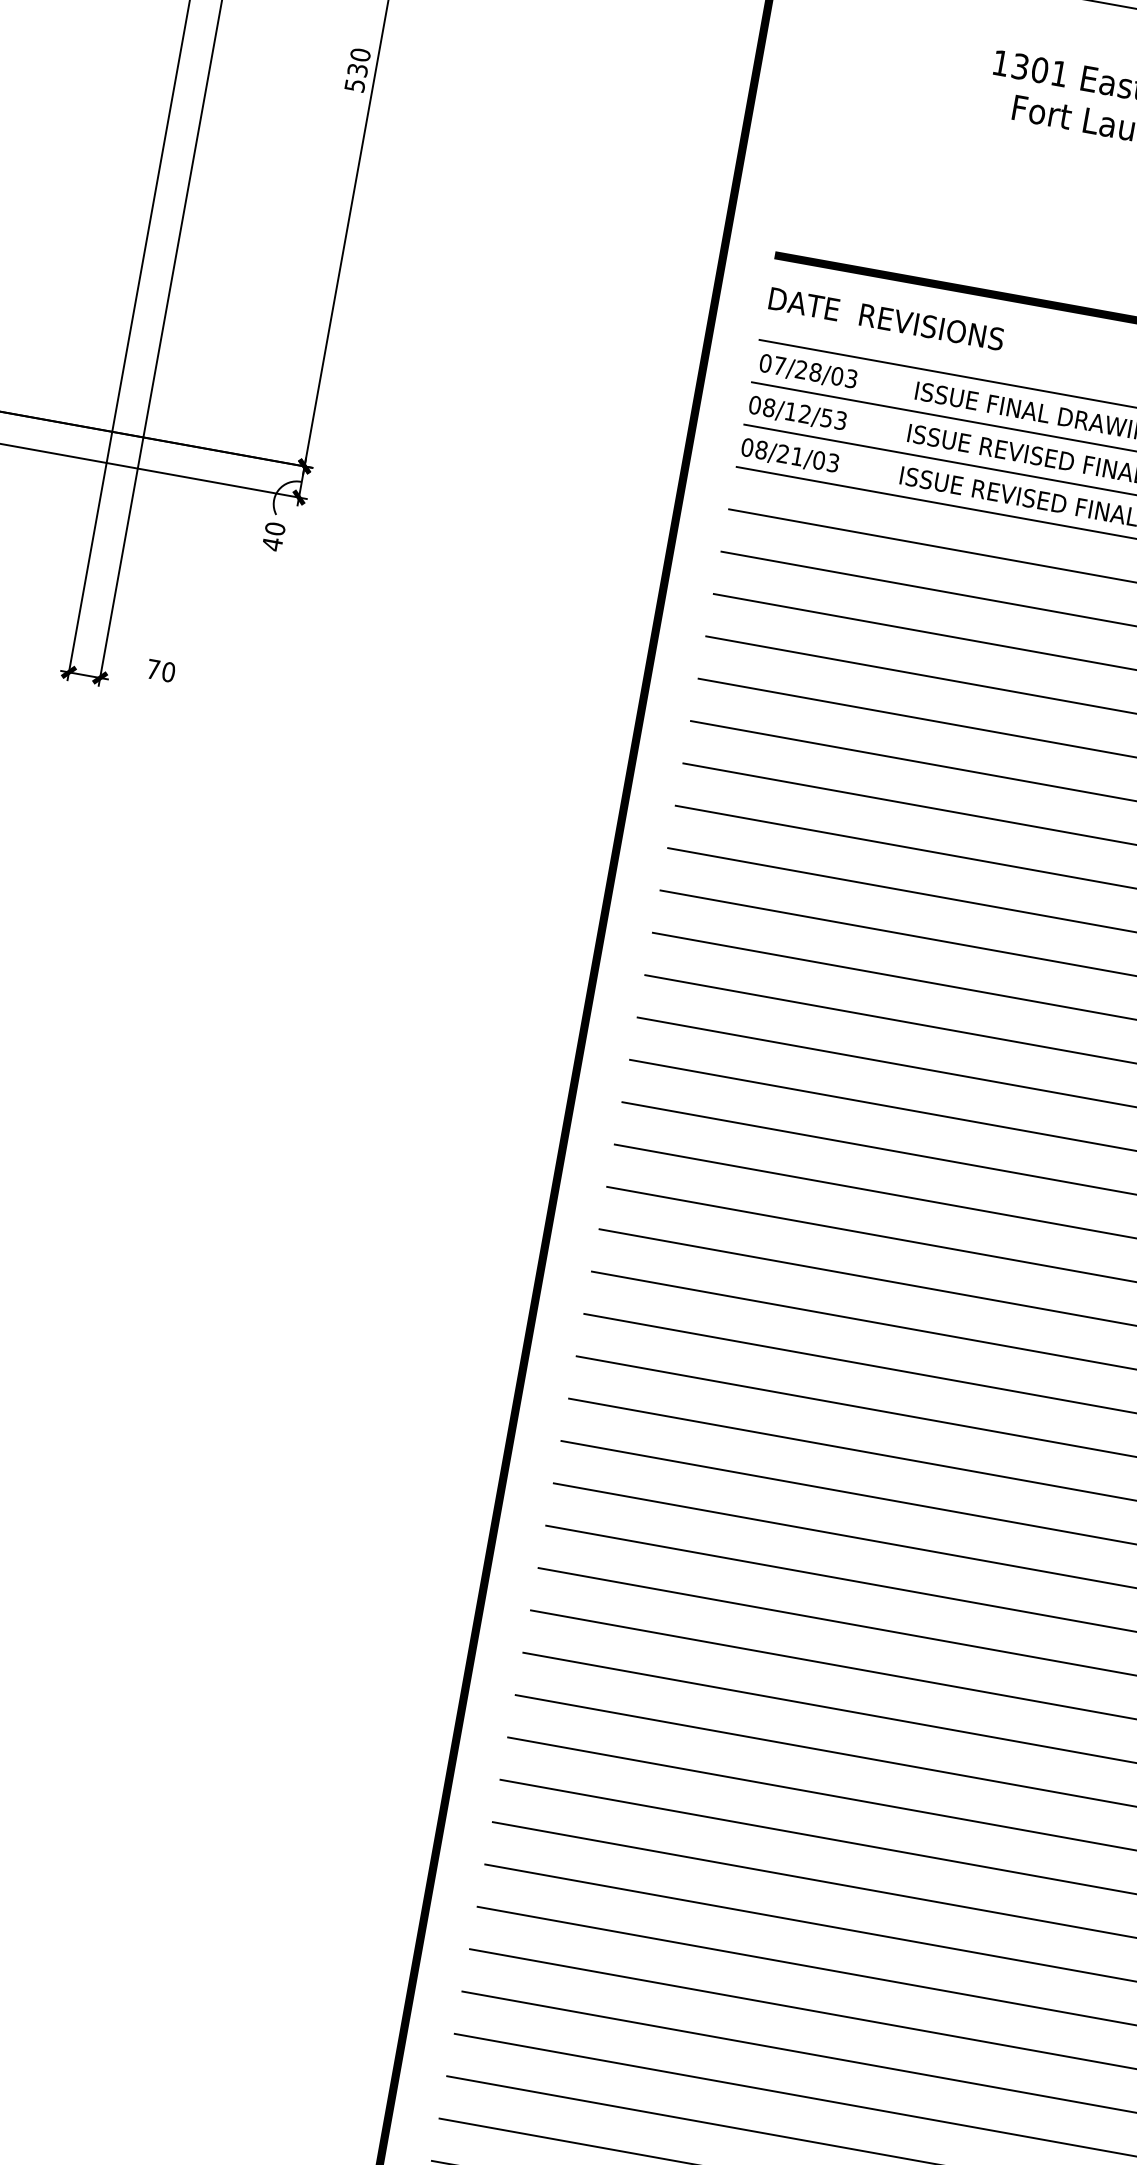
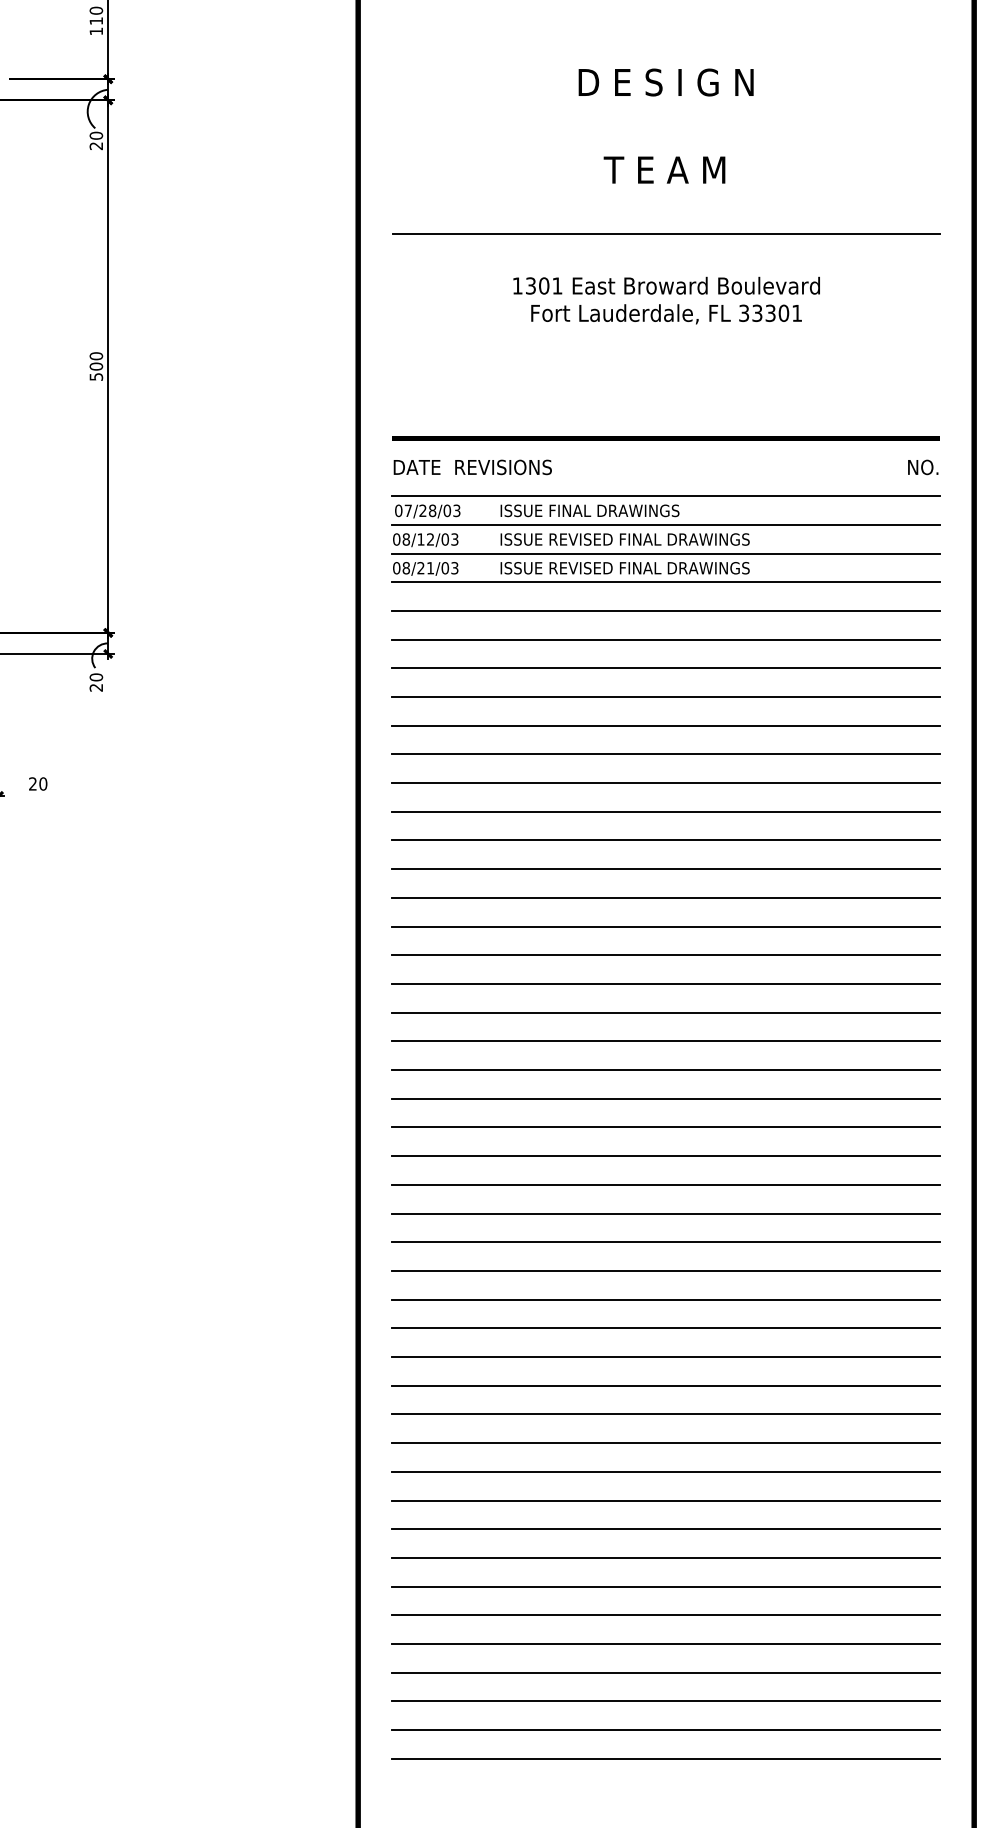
text: (357, 70) -> (96, 366), 530 -> 500
text: (827, 418) -> (445, 539), 08/12/53 -> 08/12/03
text: (271, 543) -> (95, 687), 40 -> 20
text: (152, 668) -> (32, 783), 70 -> 20

